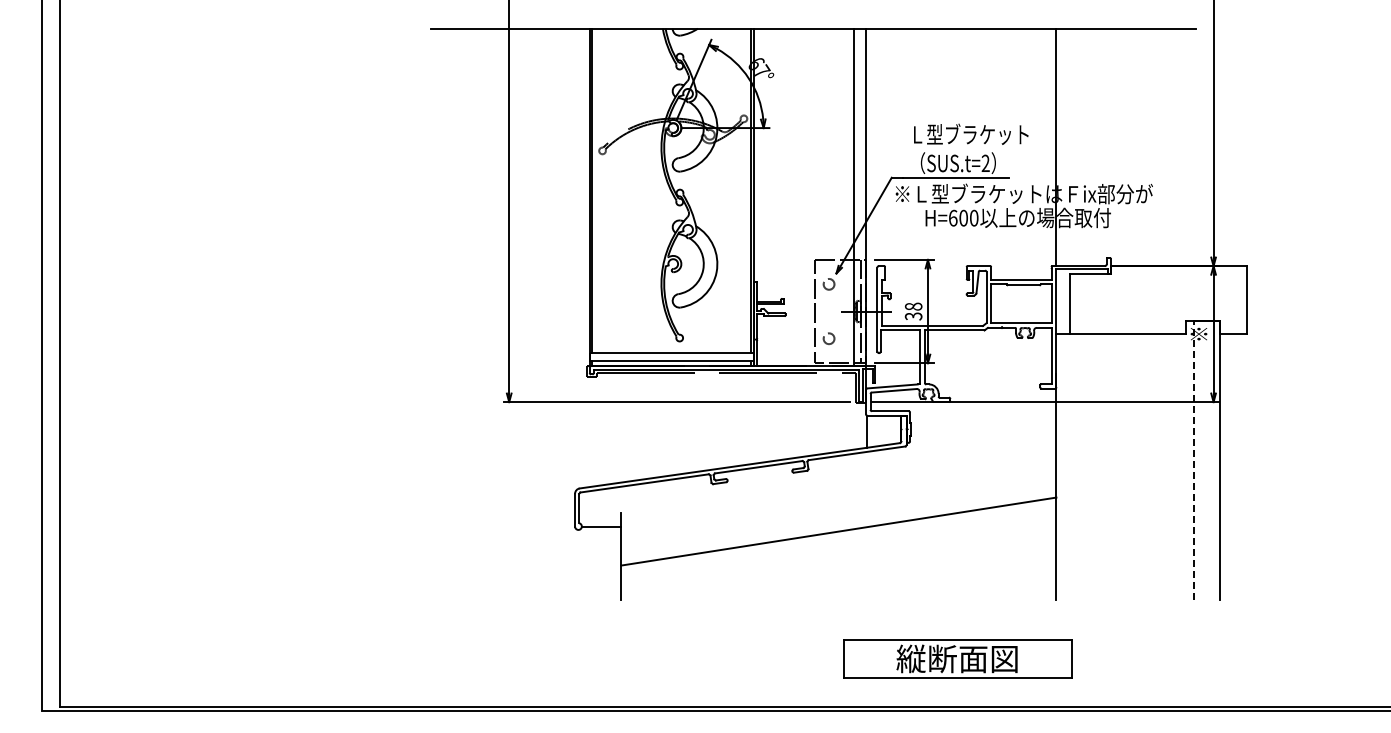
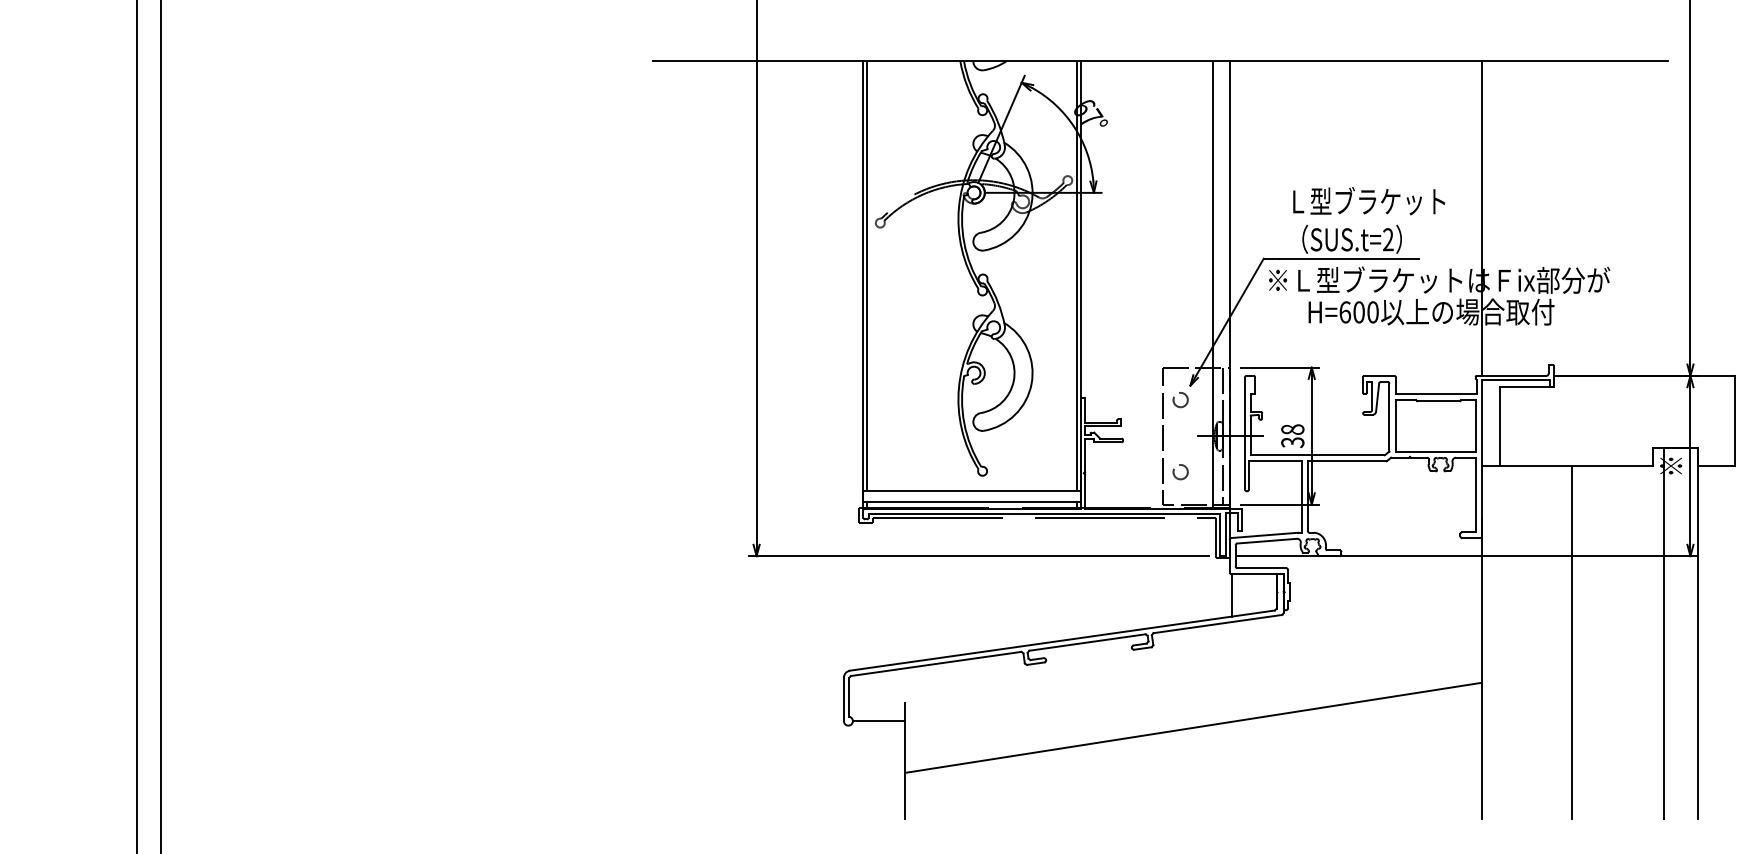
line: (1193, 460) -> (1663, 633), dashed -> solid
line: (1124, 467) -> (1572, 642), added

